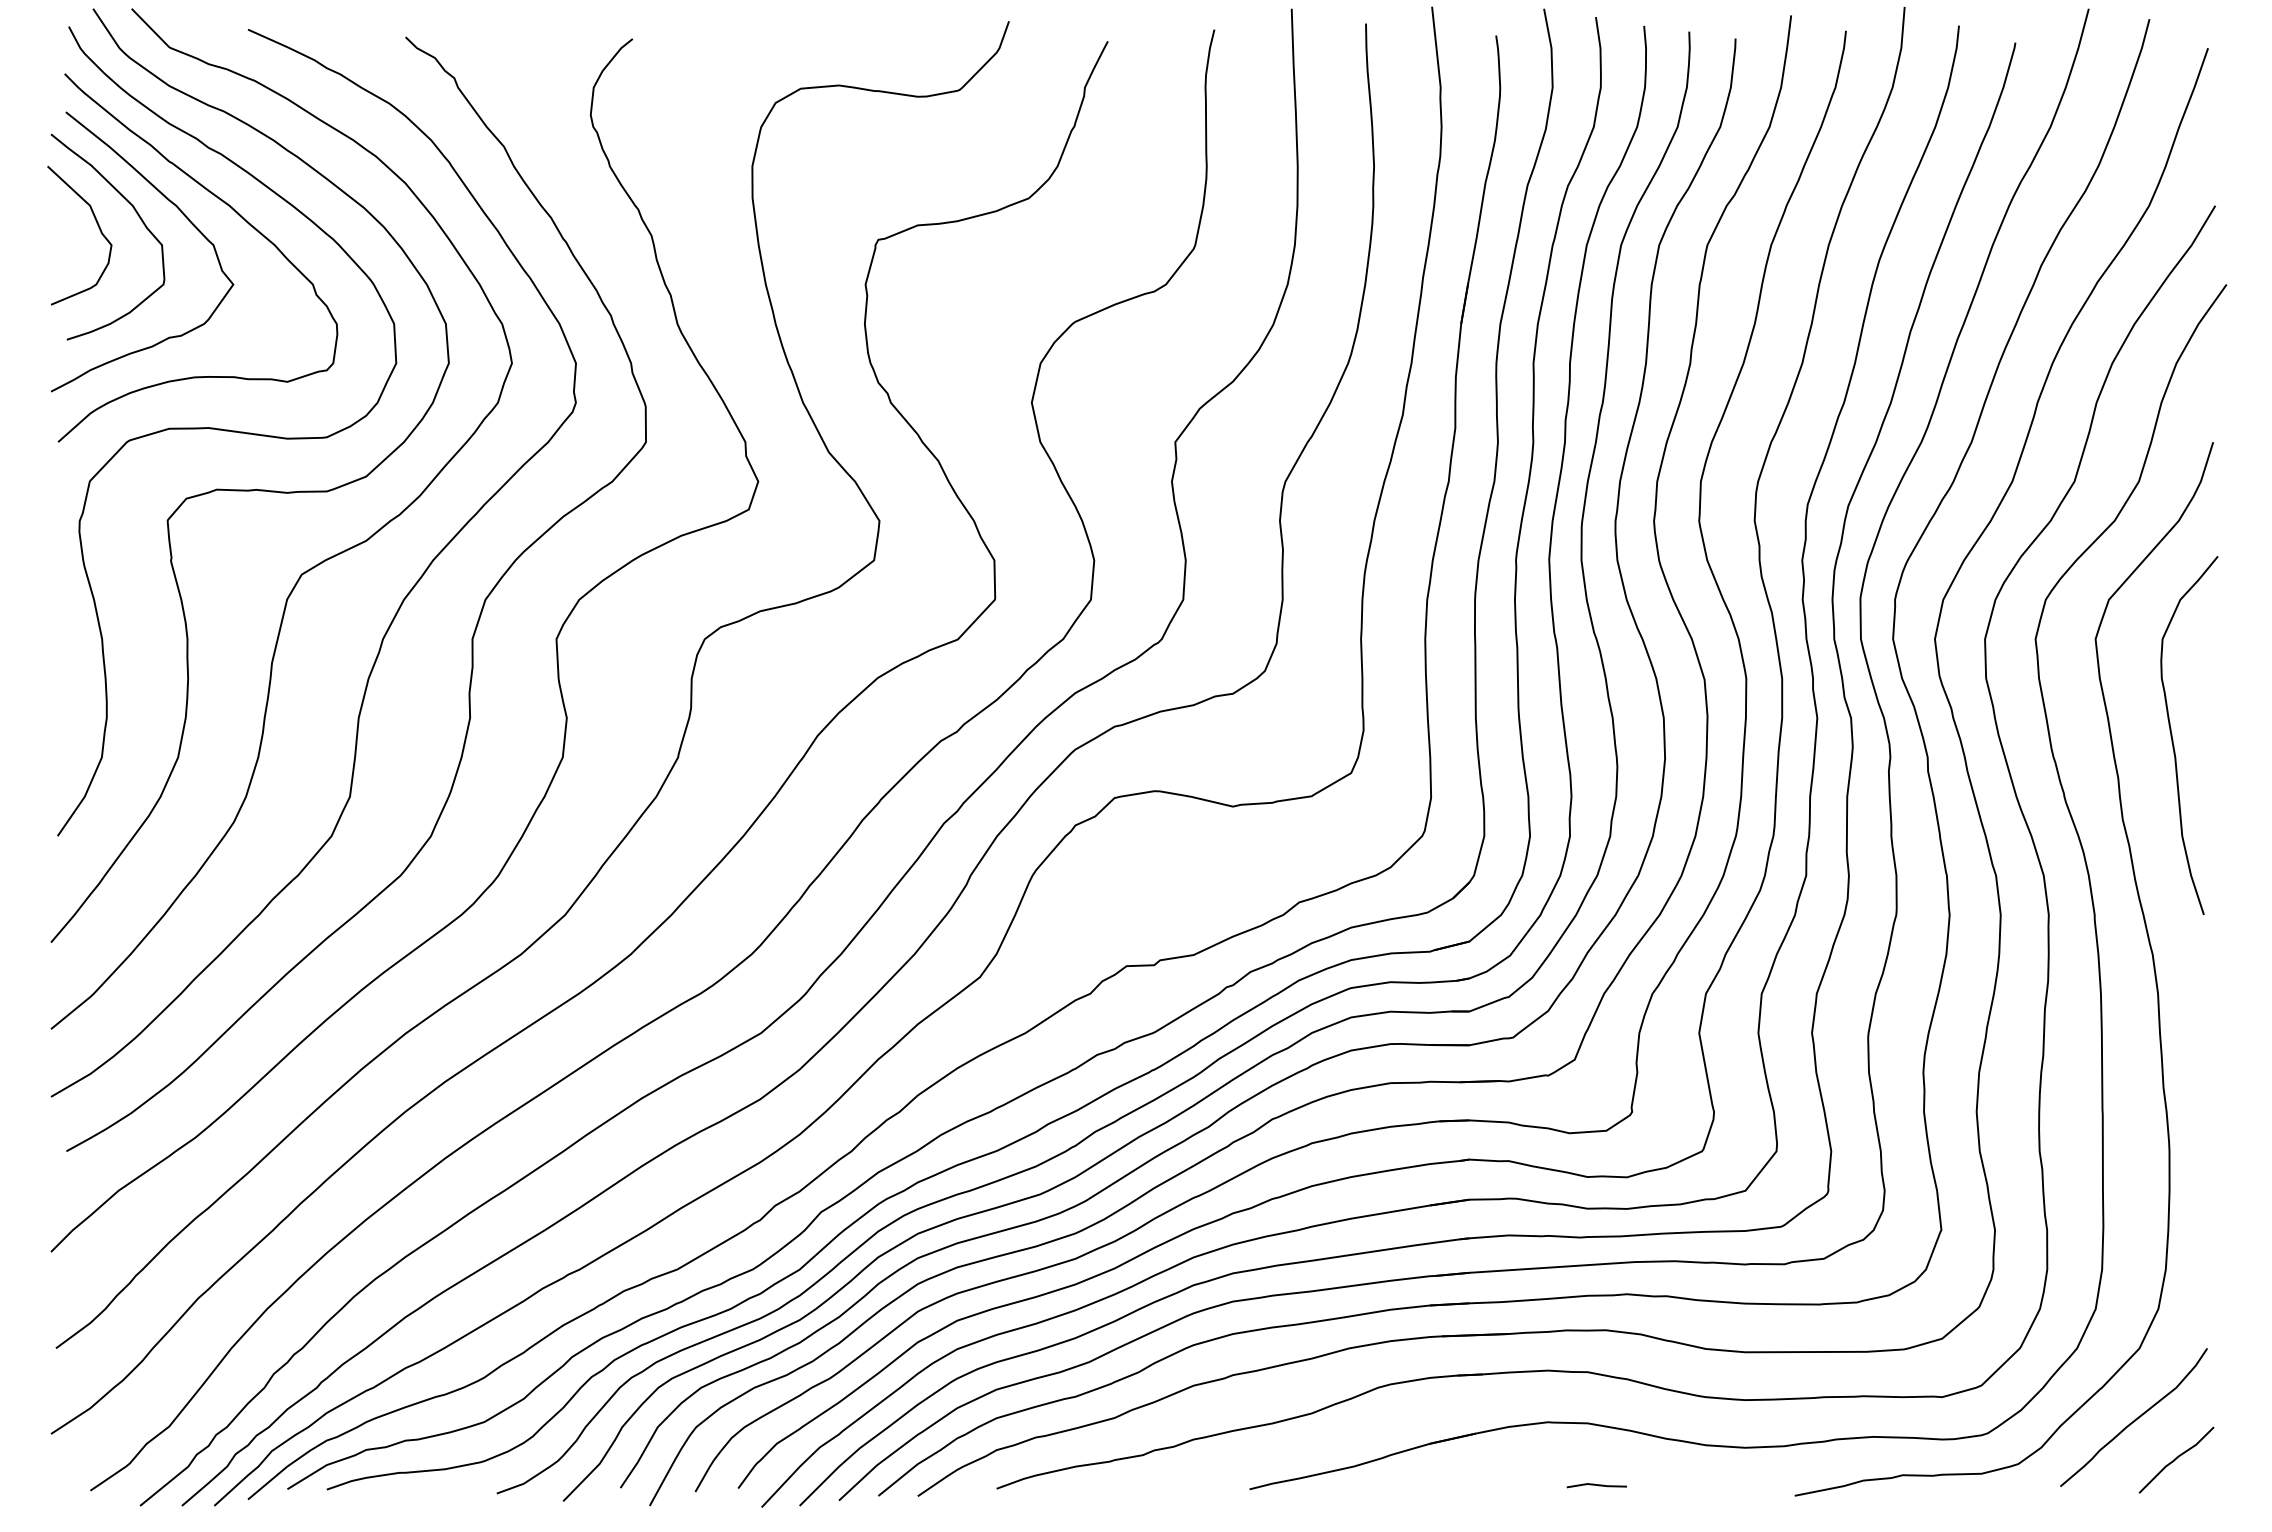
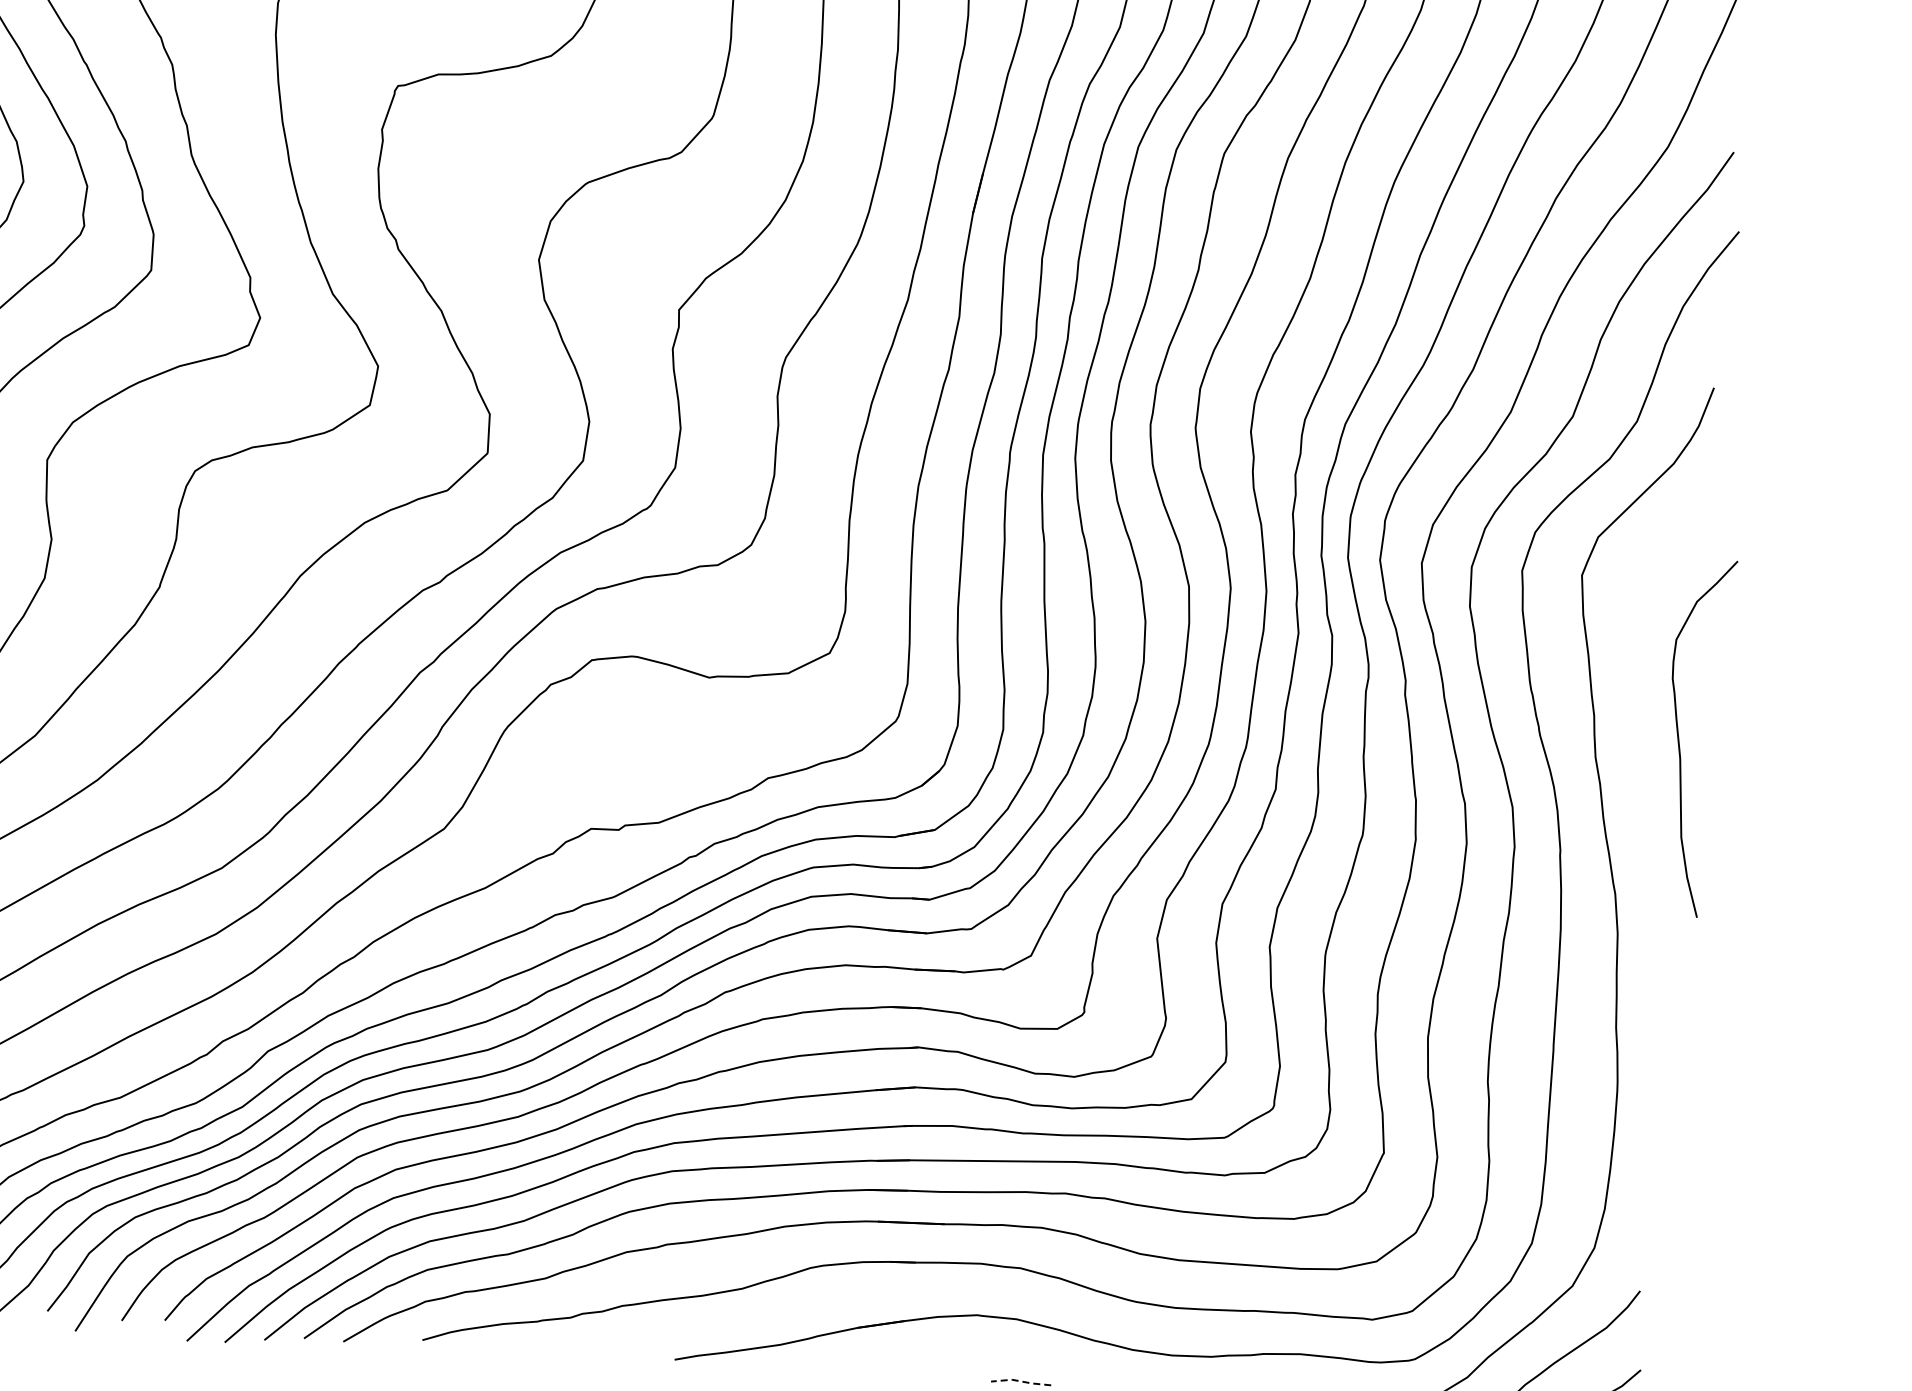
curve: (2173, 739) -> (1679, 740), moved
line: (1596, 1484) -> (1020, 1380), solid -> dashed

